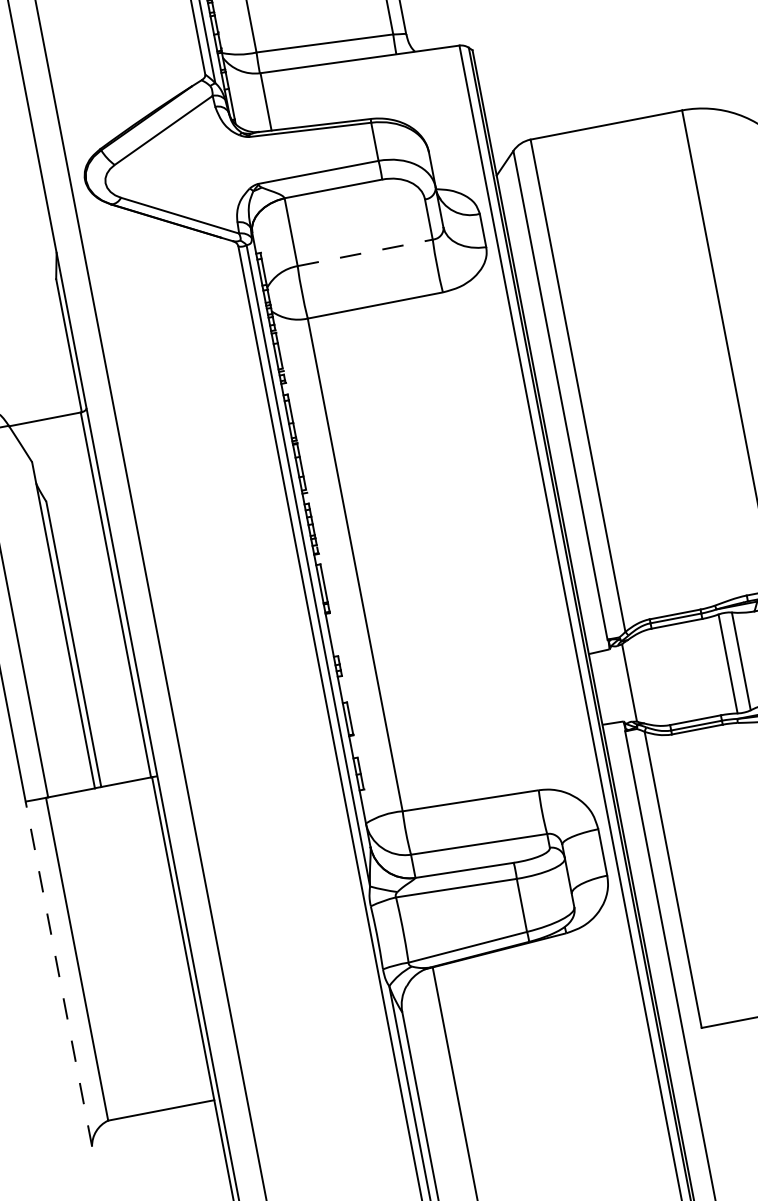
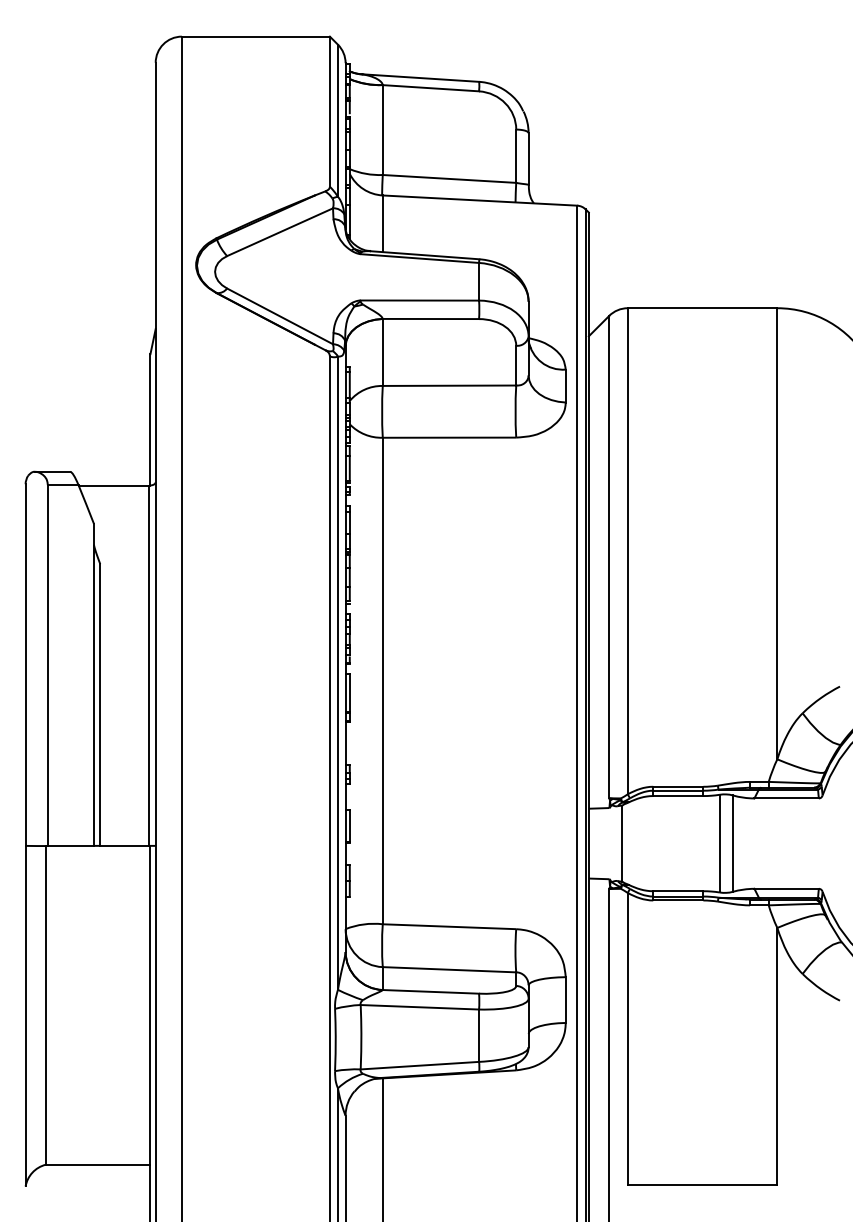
line: (365, 252) -> (449, 385), dashed -> solid
line: (58, 973) -> (25, 1015), dashed -> solid

